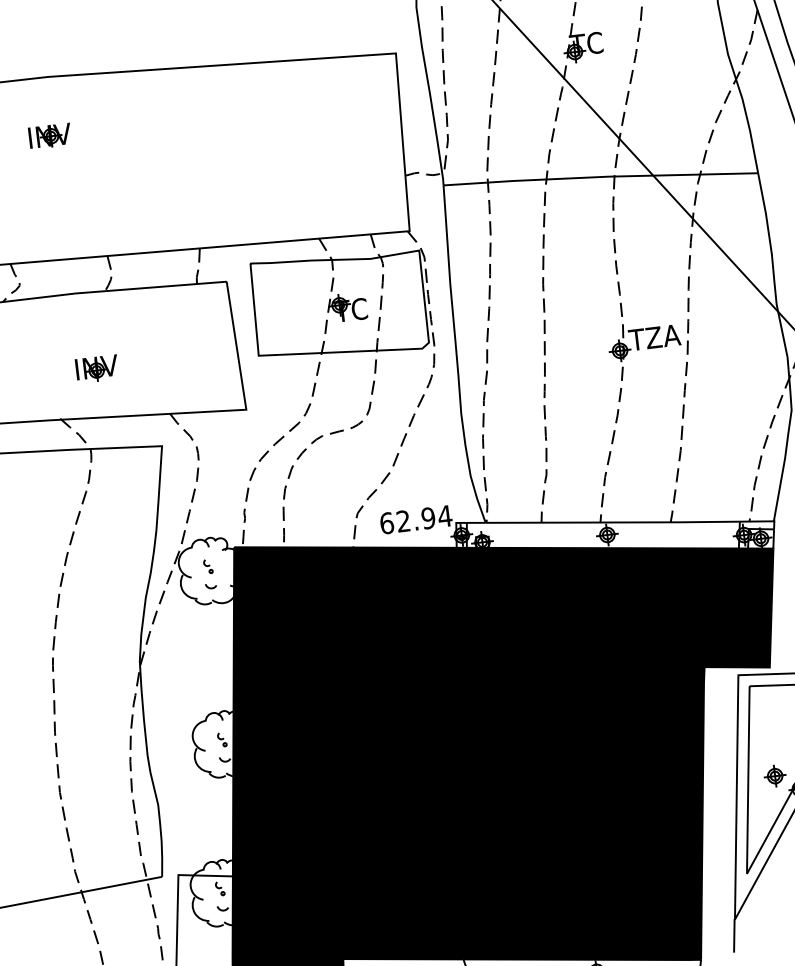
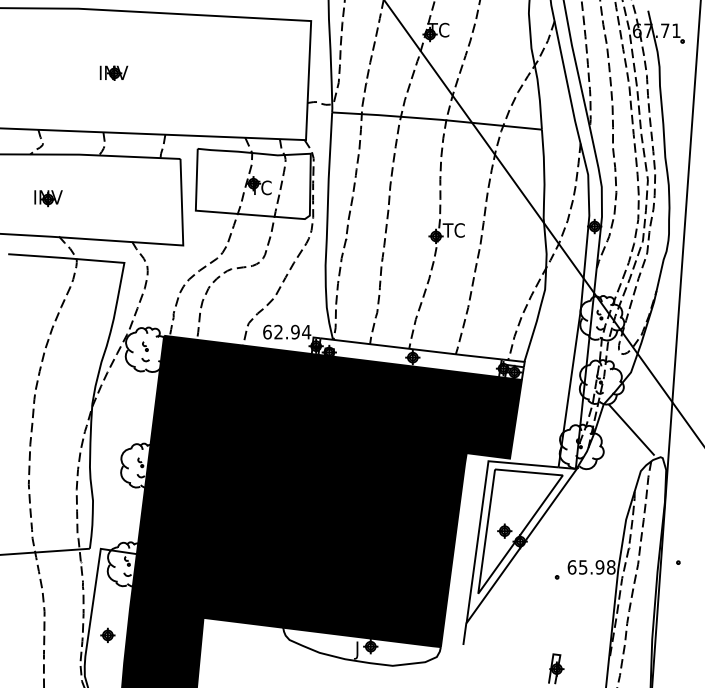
part: (49, 135) -> (113, 72), moved
text: (662, 336) -> (465, 230), TZA -> TC
part: (97, 369) -> (48, 198), moved

